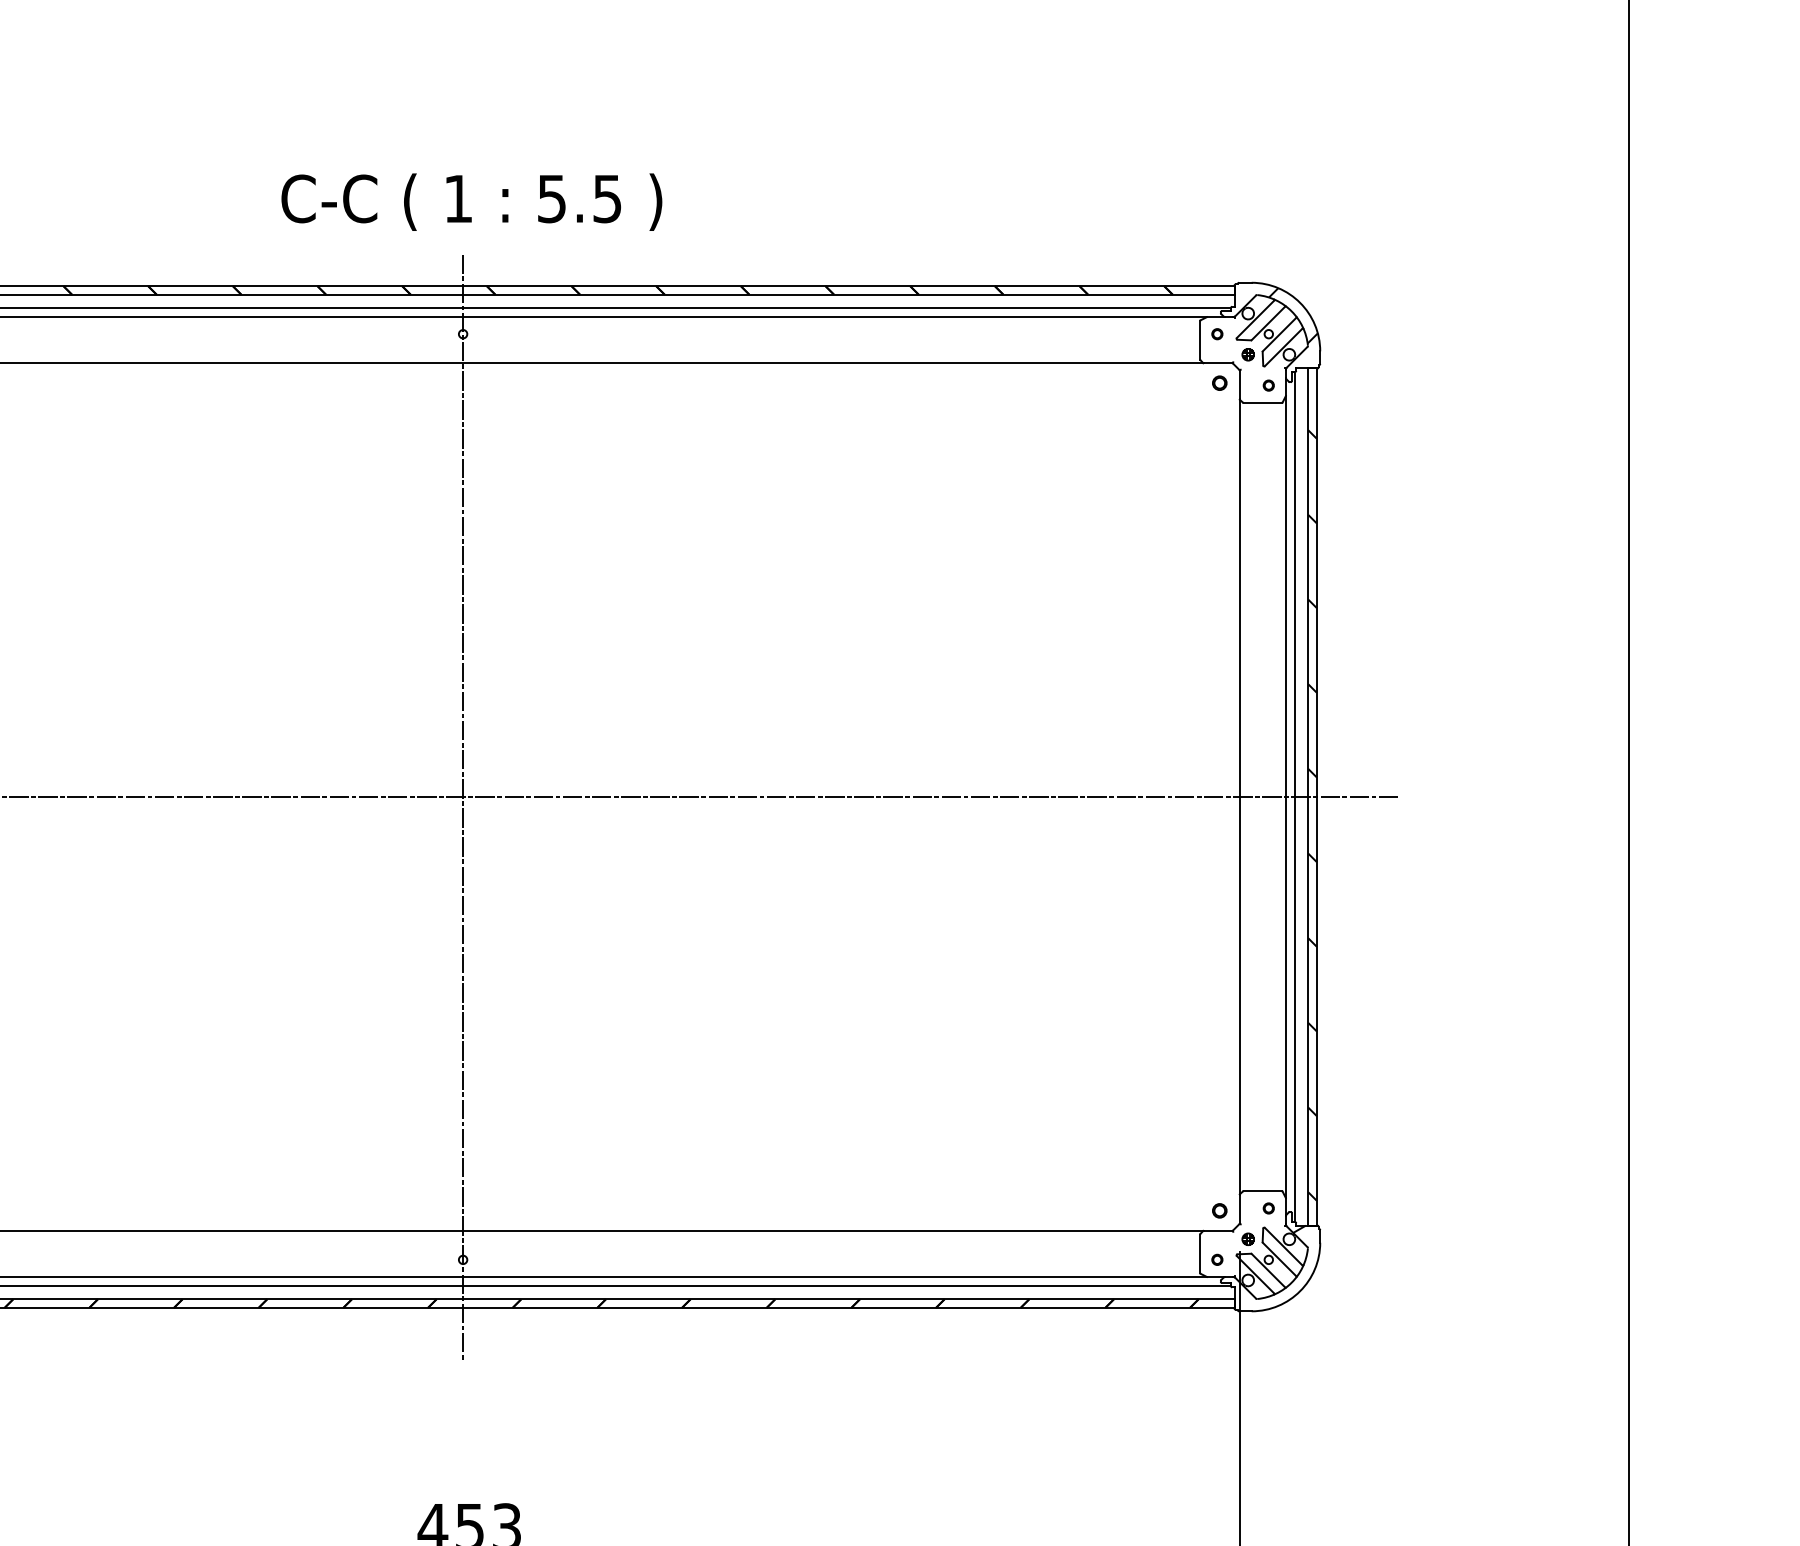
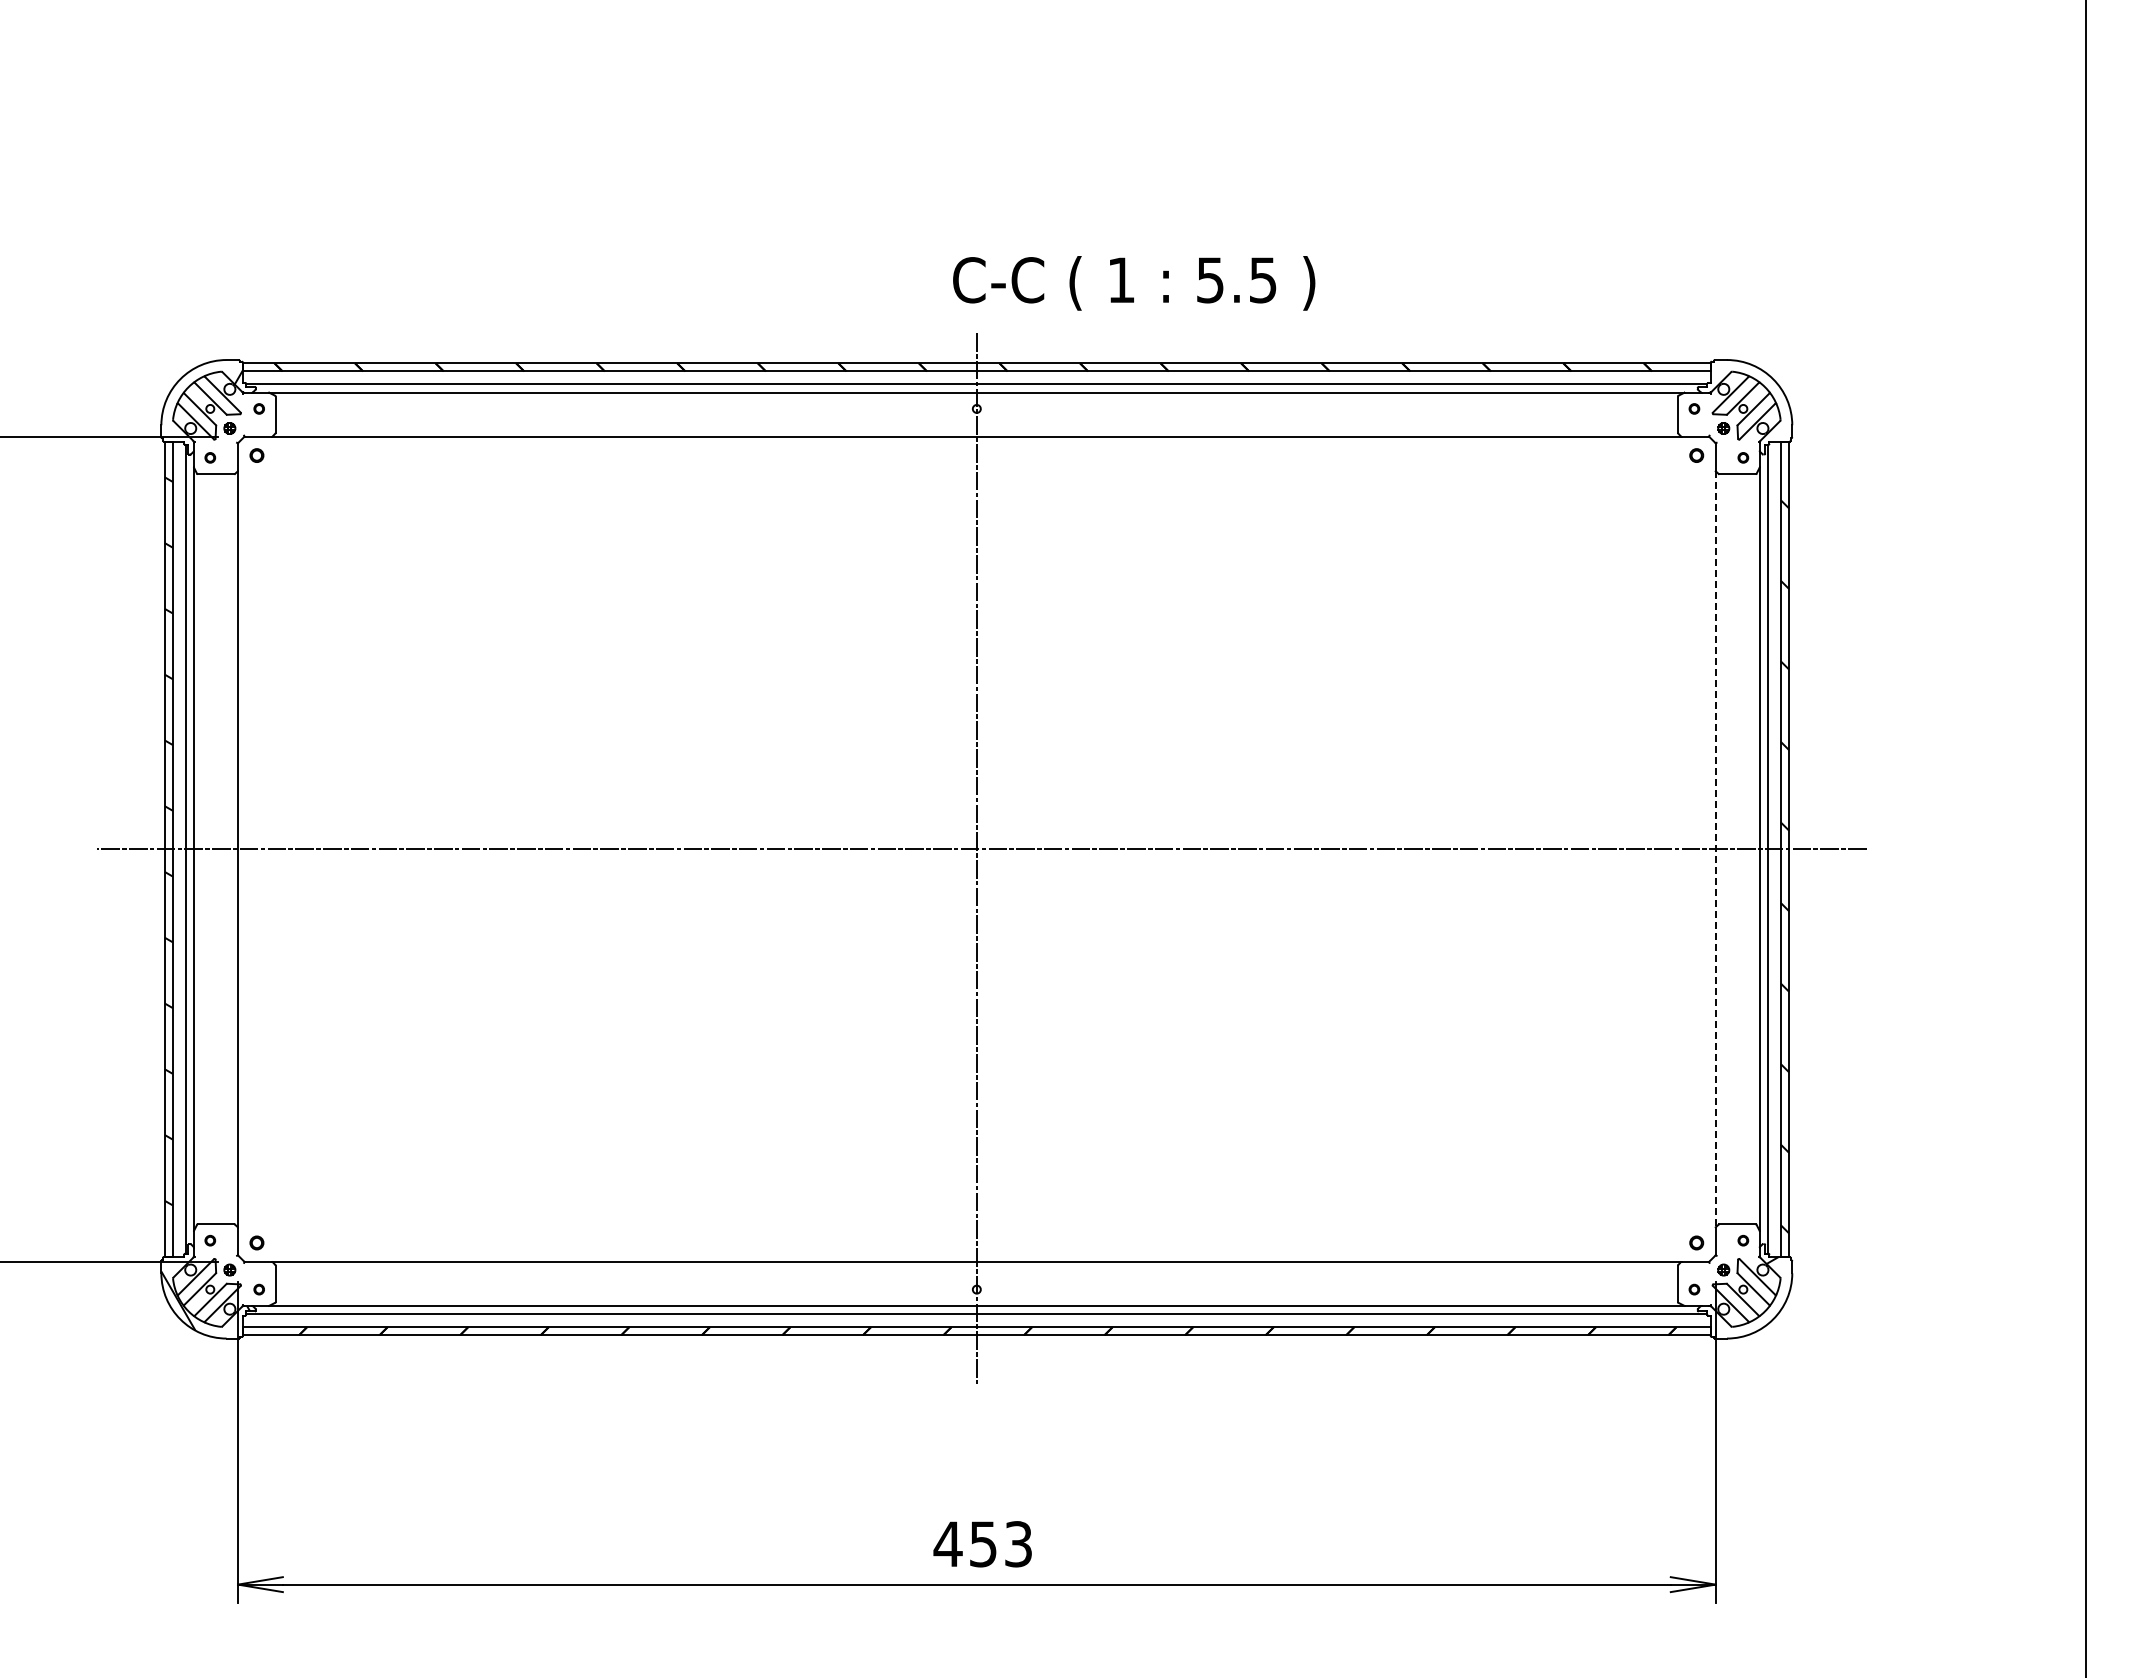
text: (472, 202) -> (1134, 283), moved
hatch: (1293, 315) -> (1766, 391), removed
line: (1239, 797) -> (1715, 849), solid -> dashed

